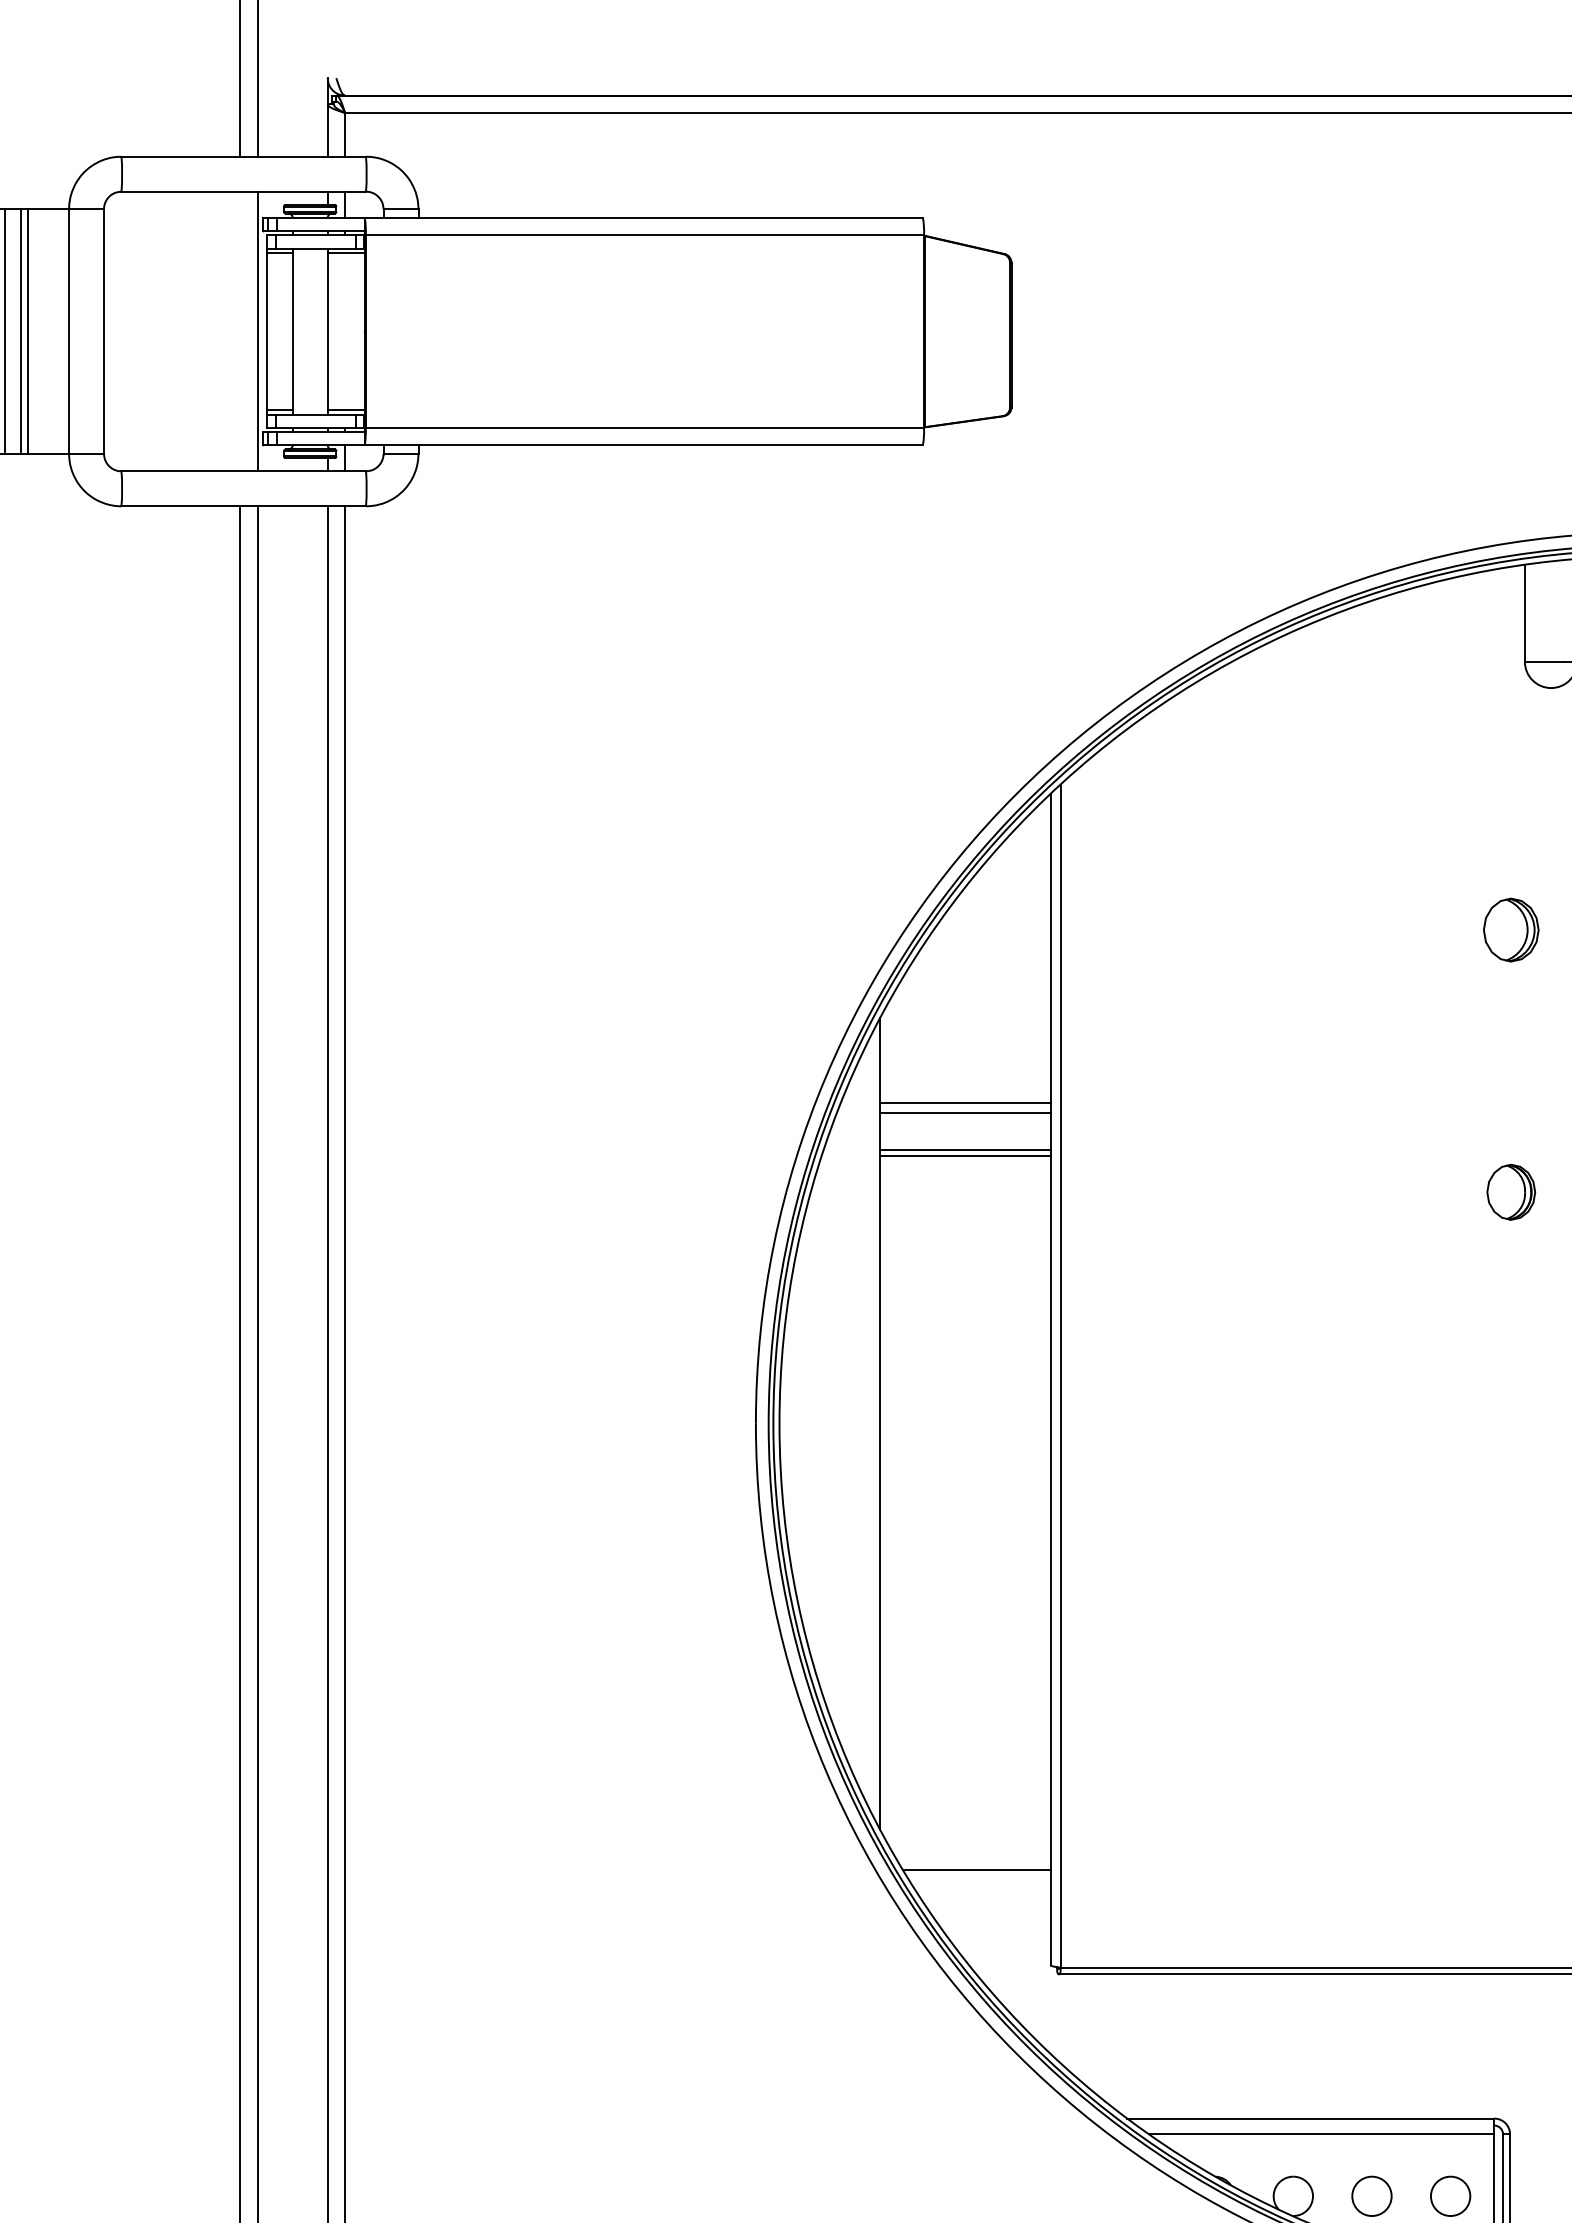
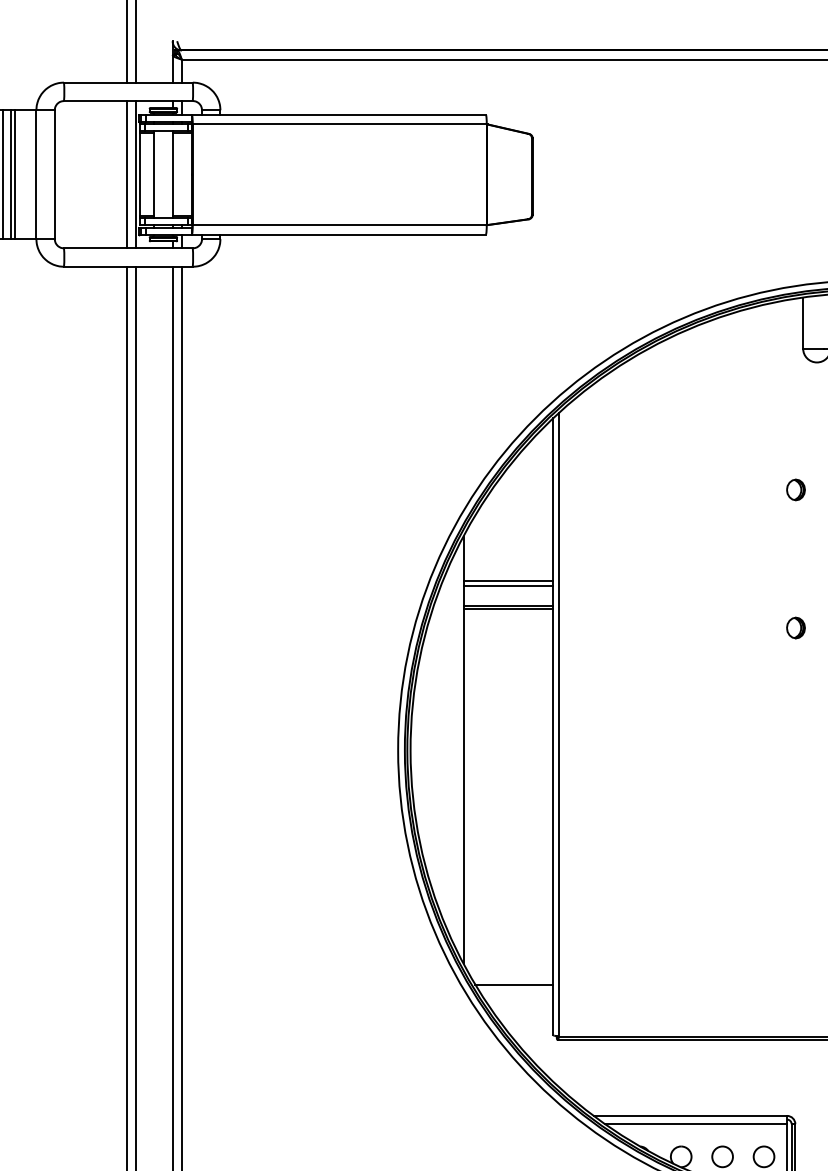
line: (240, 331) -> (126, 174), added
part: (1510, 929) -> (795, 489), size x0.62
part: (1510, 1191) -> (795, 627), size x0.71

